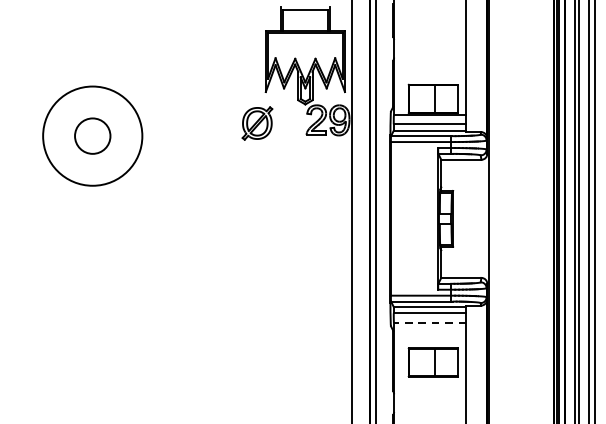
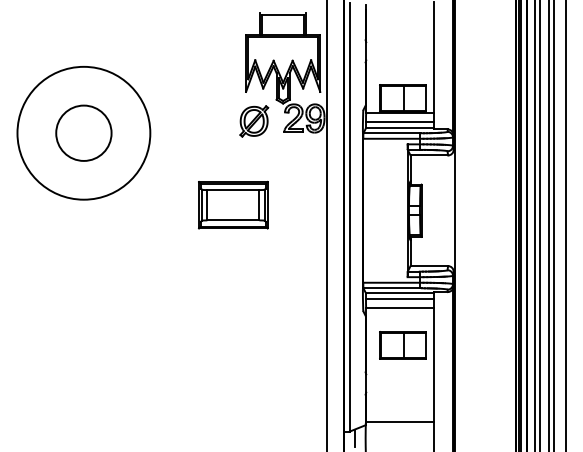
part: (257, 123) -> (254, 121), moved
circle: (92, 135) -> (83, 132), size x1.43
circle: (92, 135) -> (83, 132), size x1.67
part: (252, 212) -> (233, 204), added
line: (429, 323) -> (399, 308), dashed -> solid

